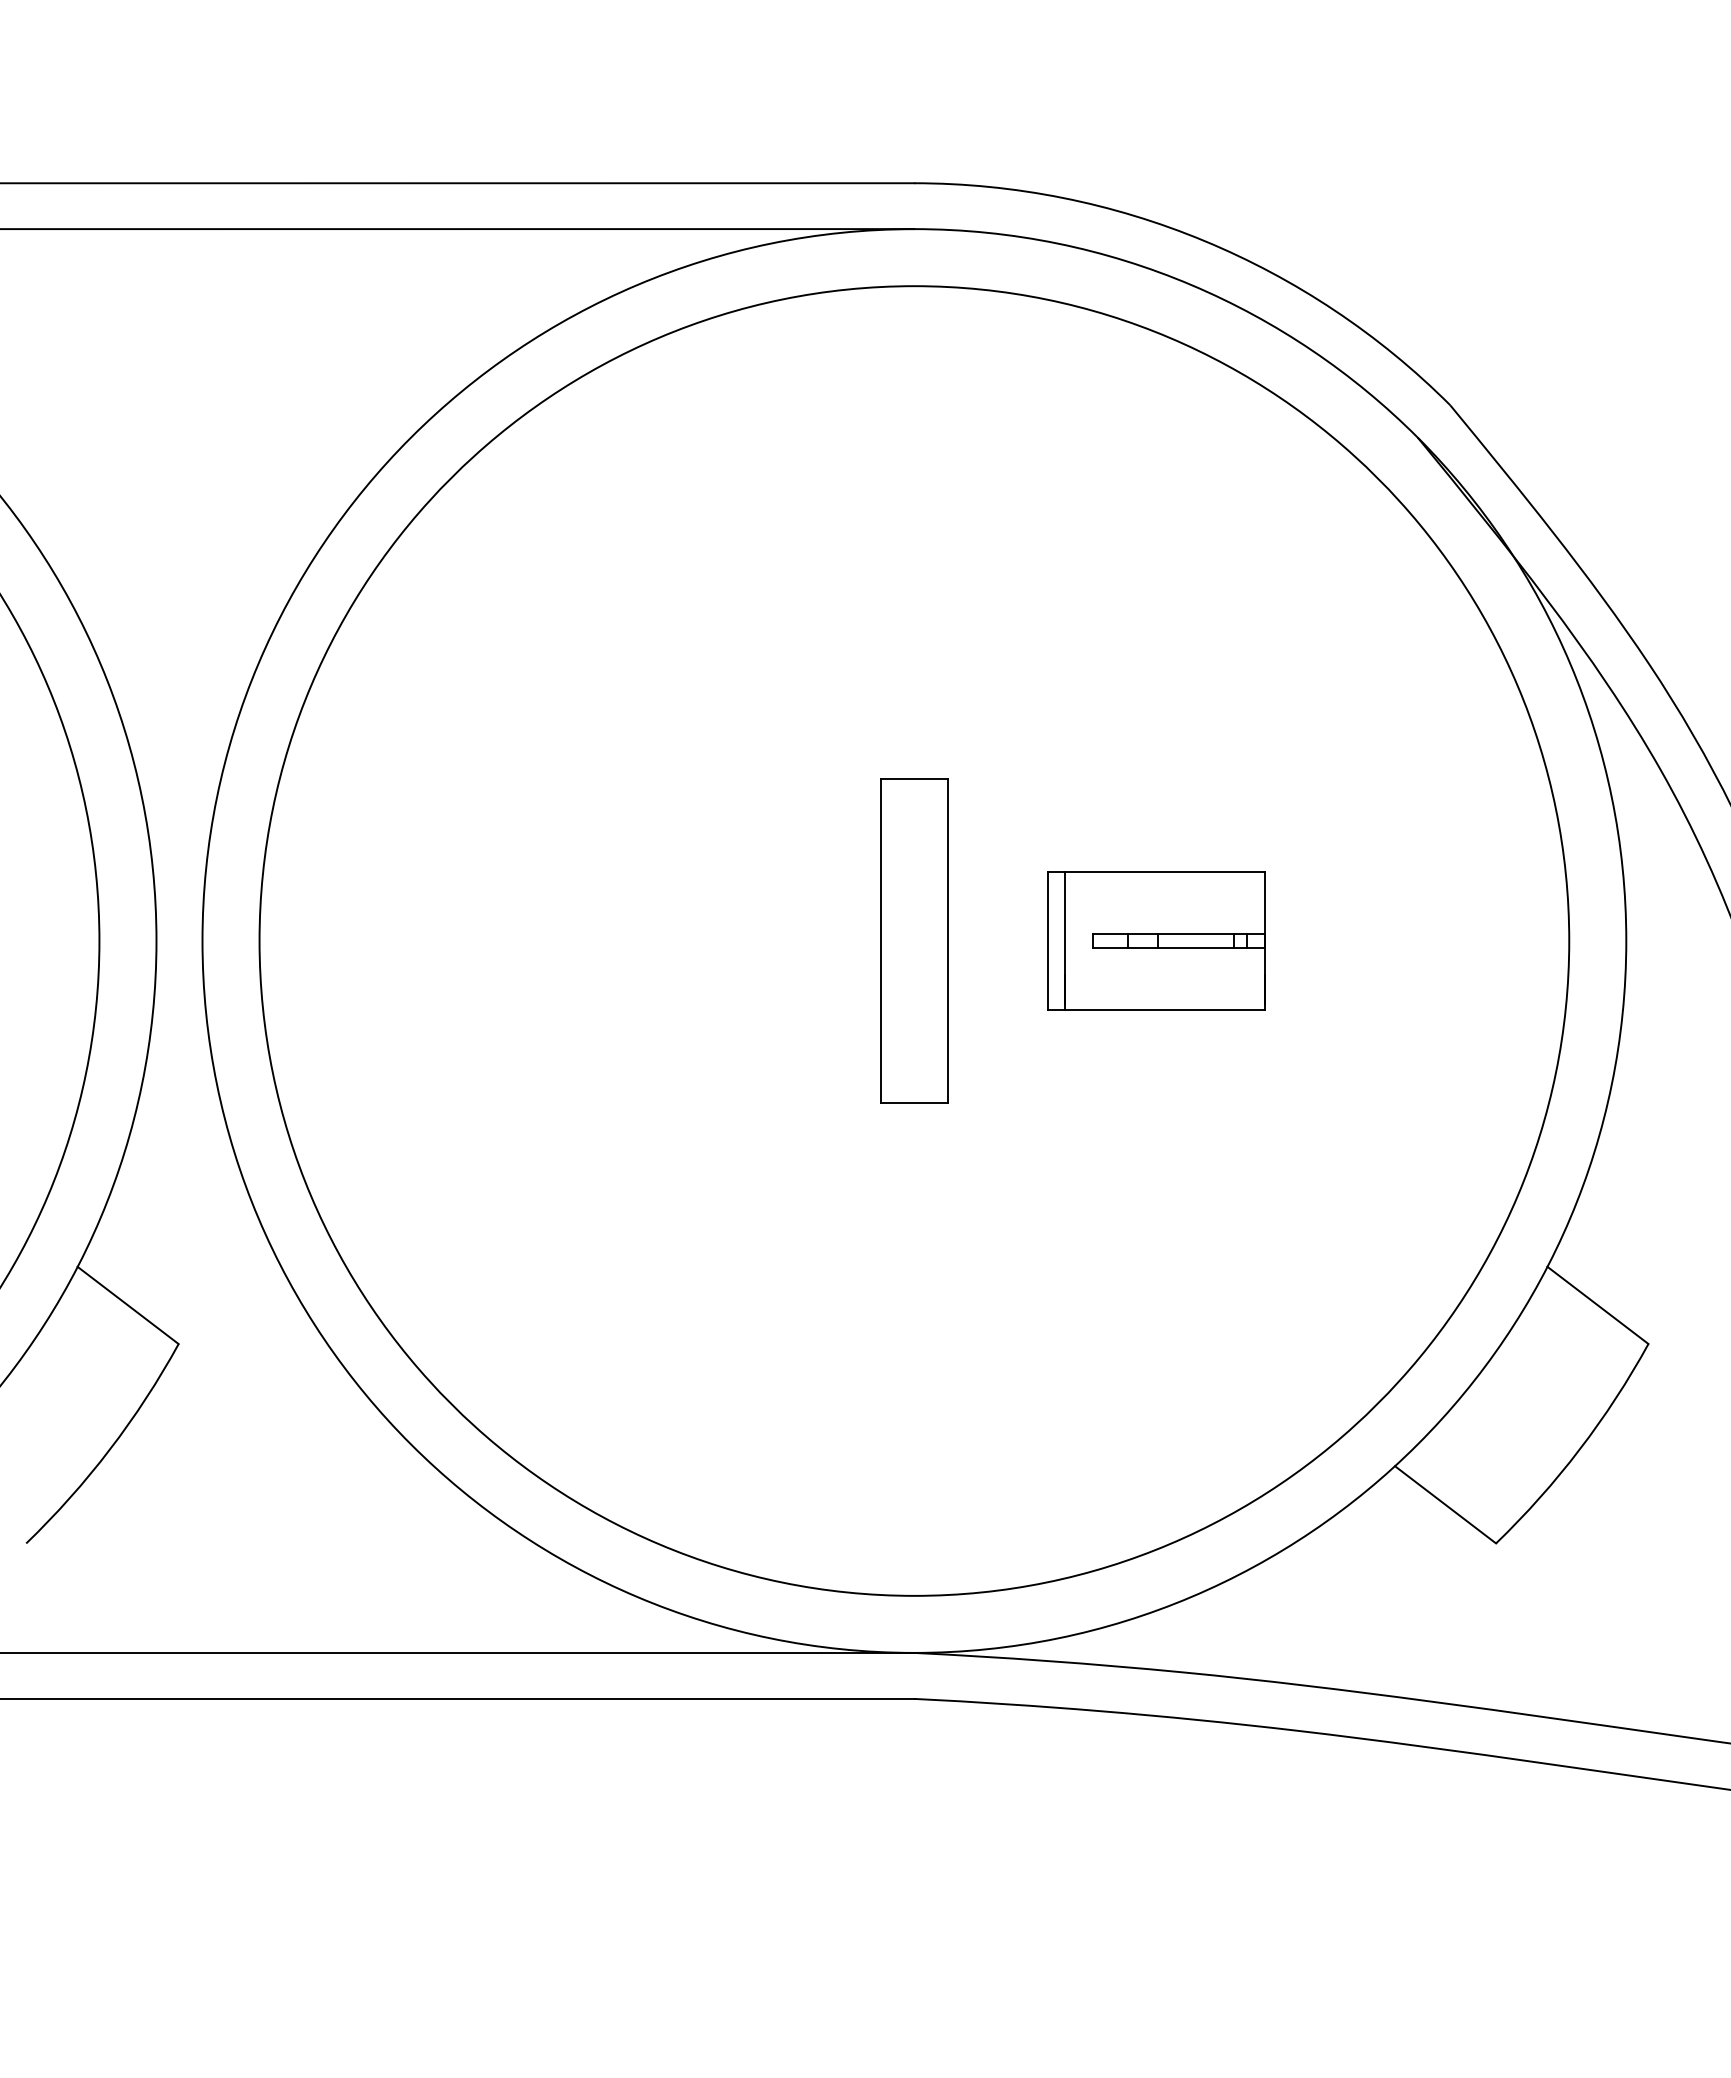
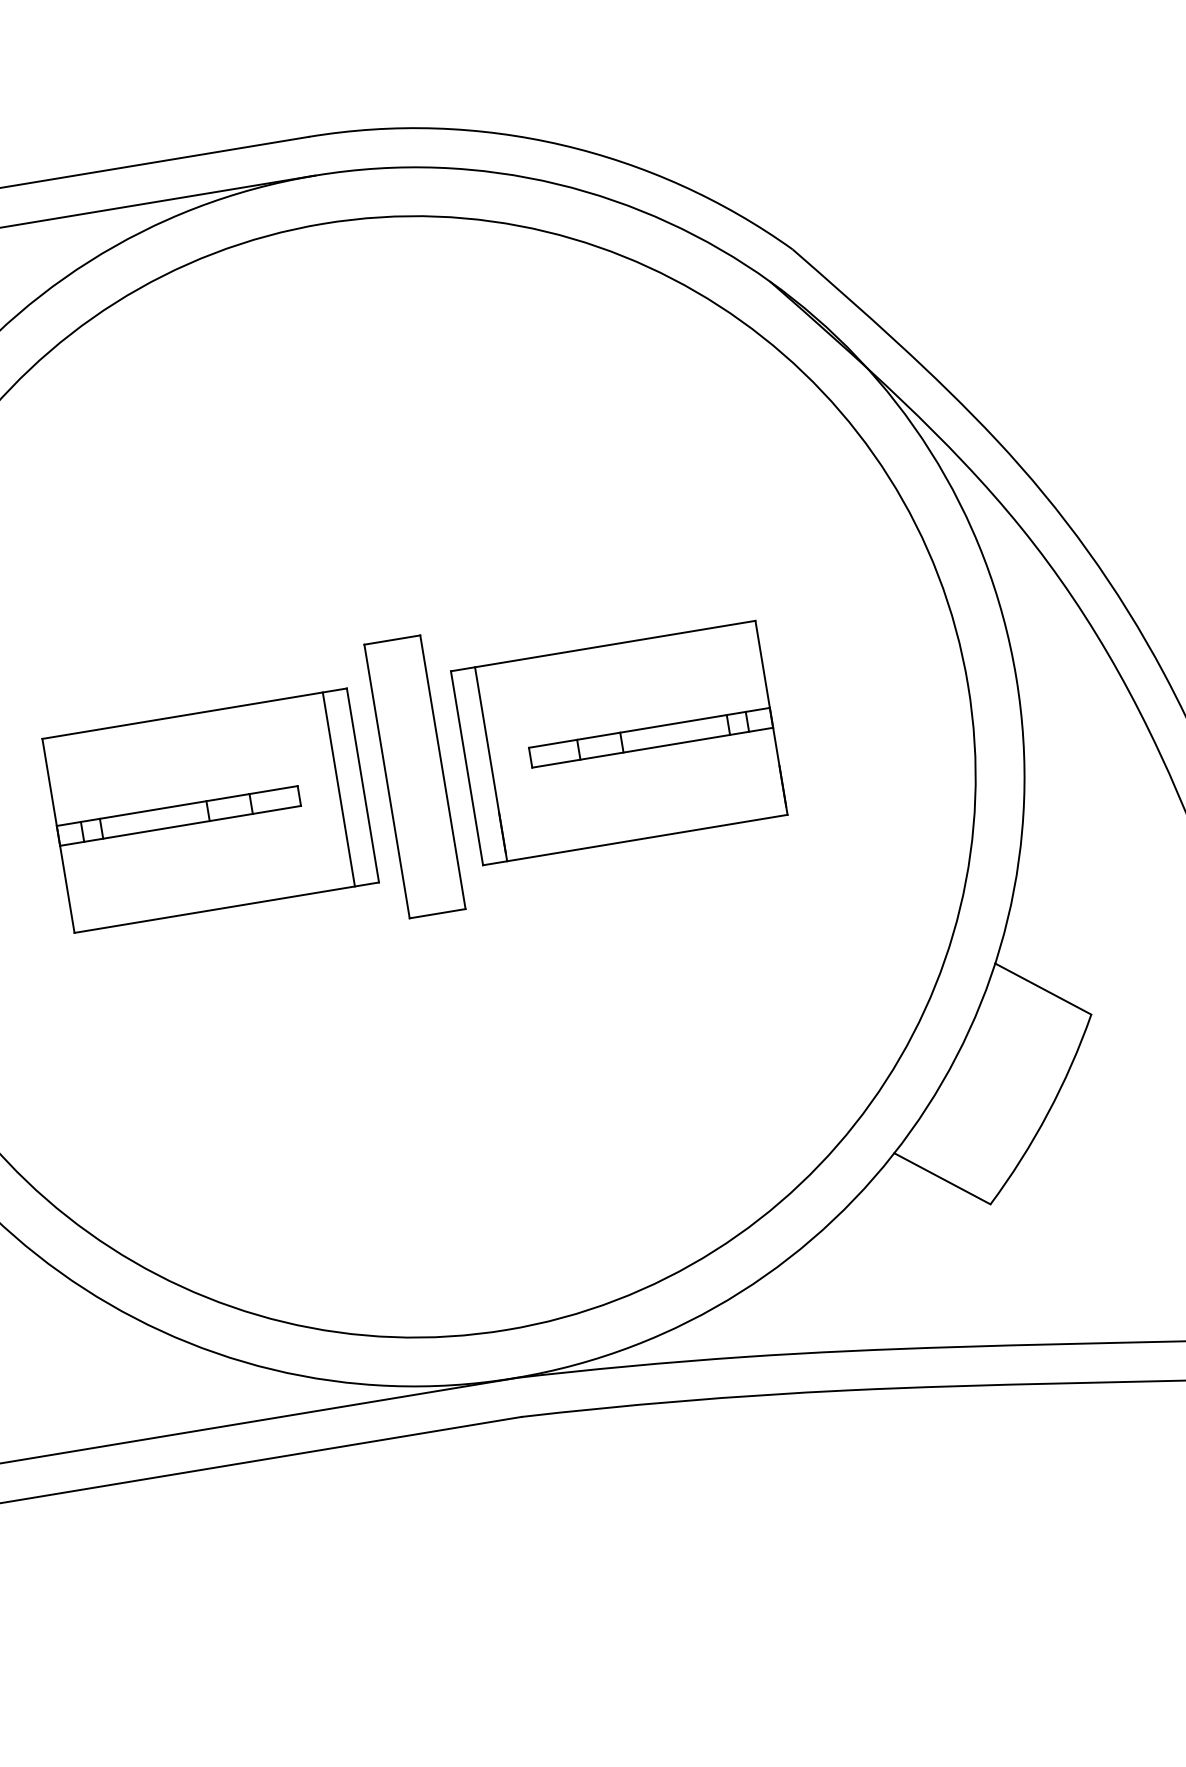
part: (672, 940) -> (210, 810), added
part: (1156, 940) -> (619, 742), size x1.67

